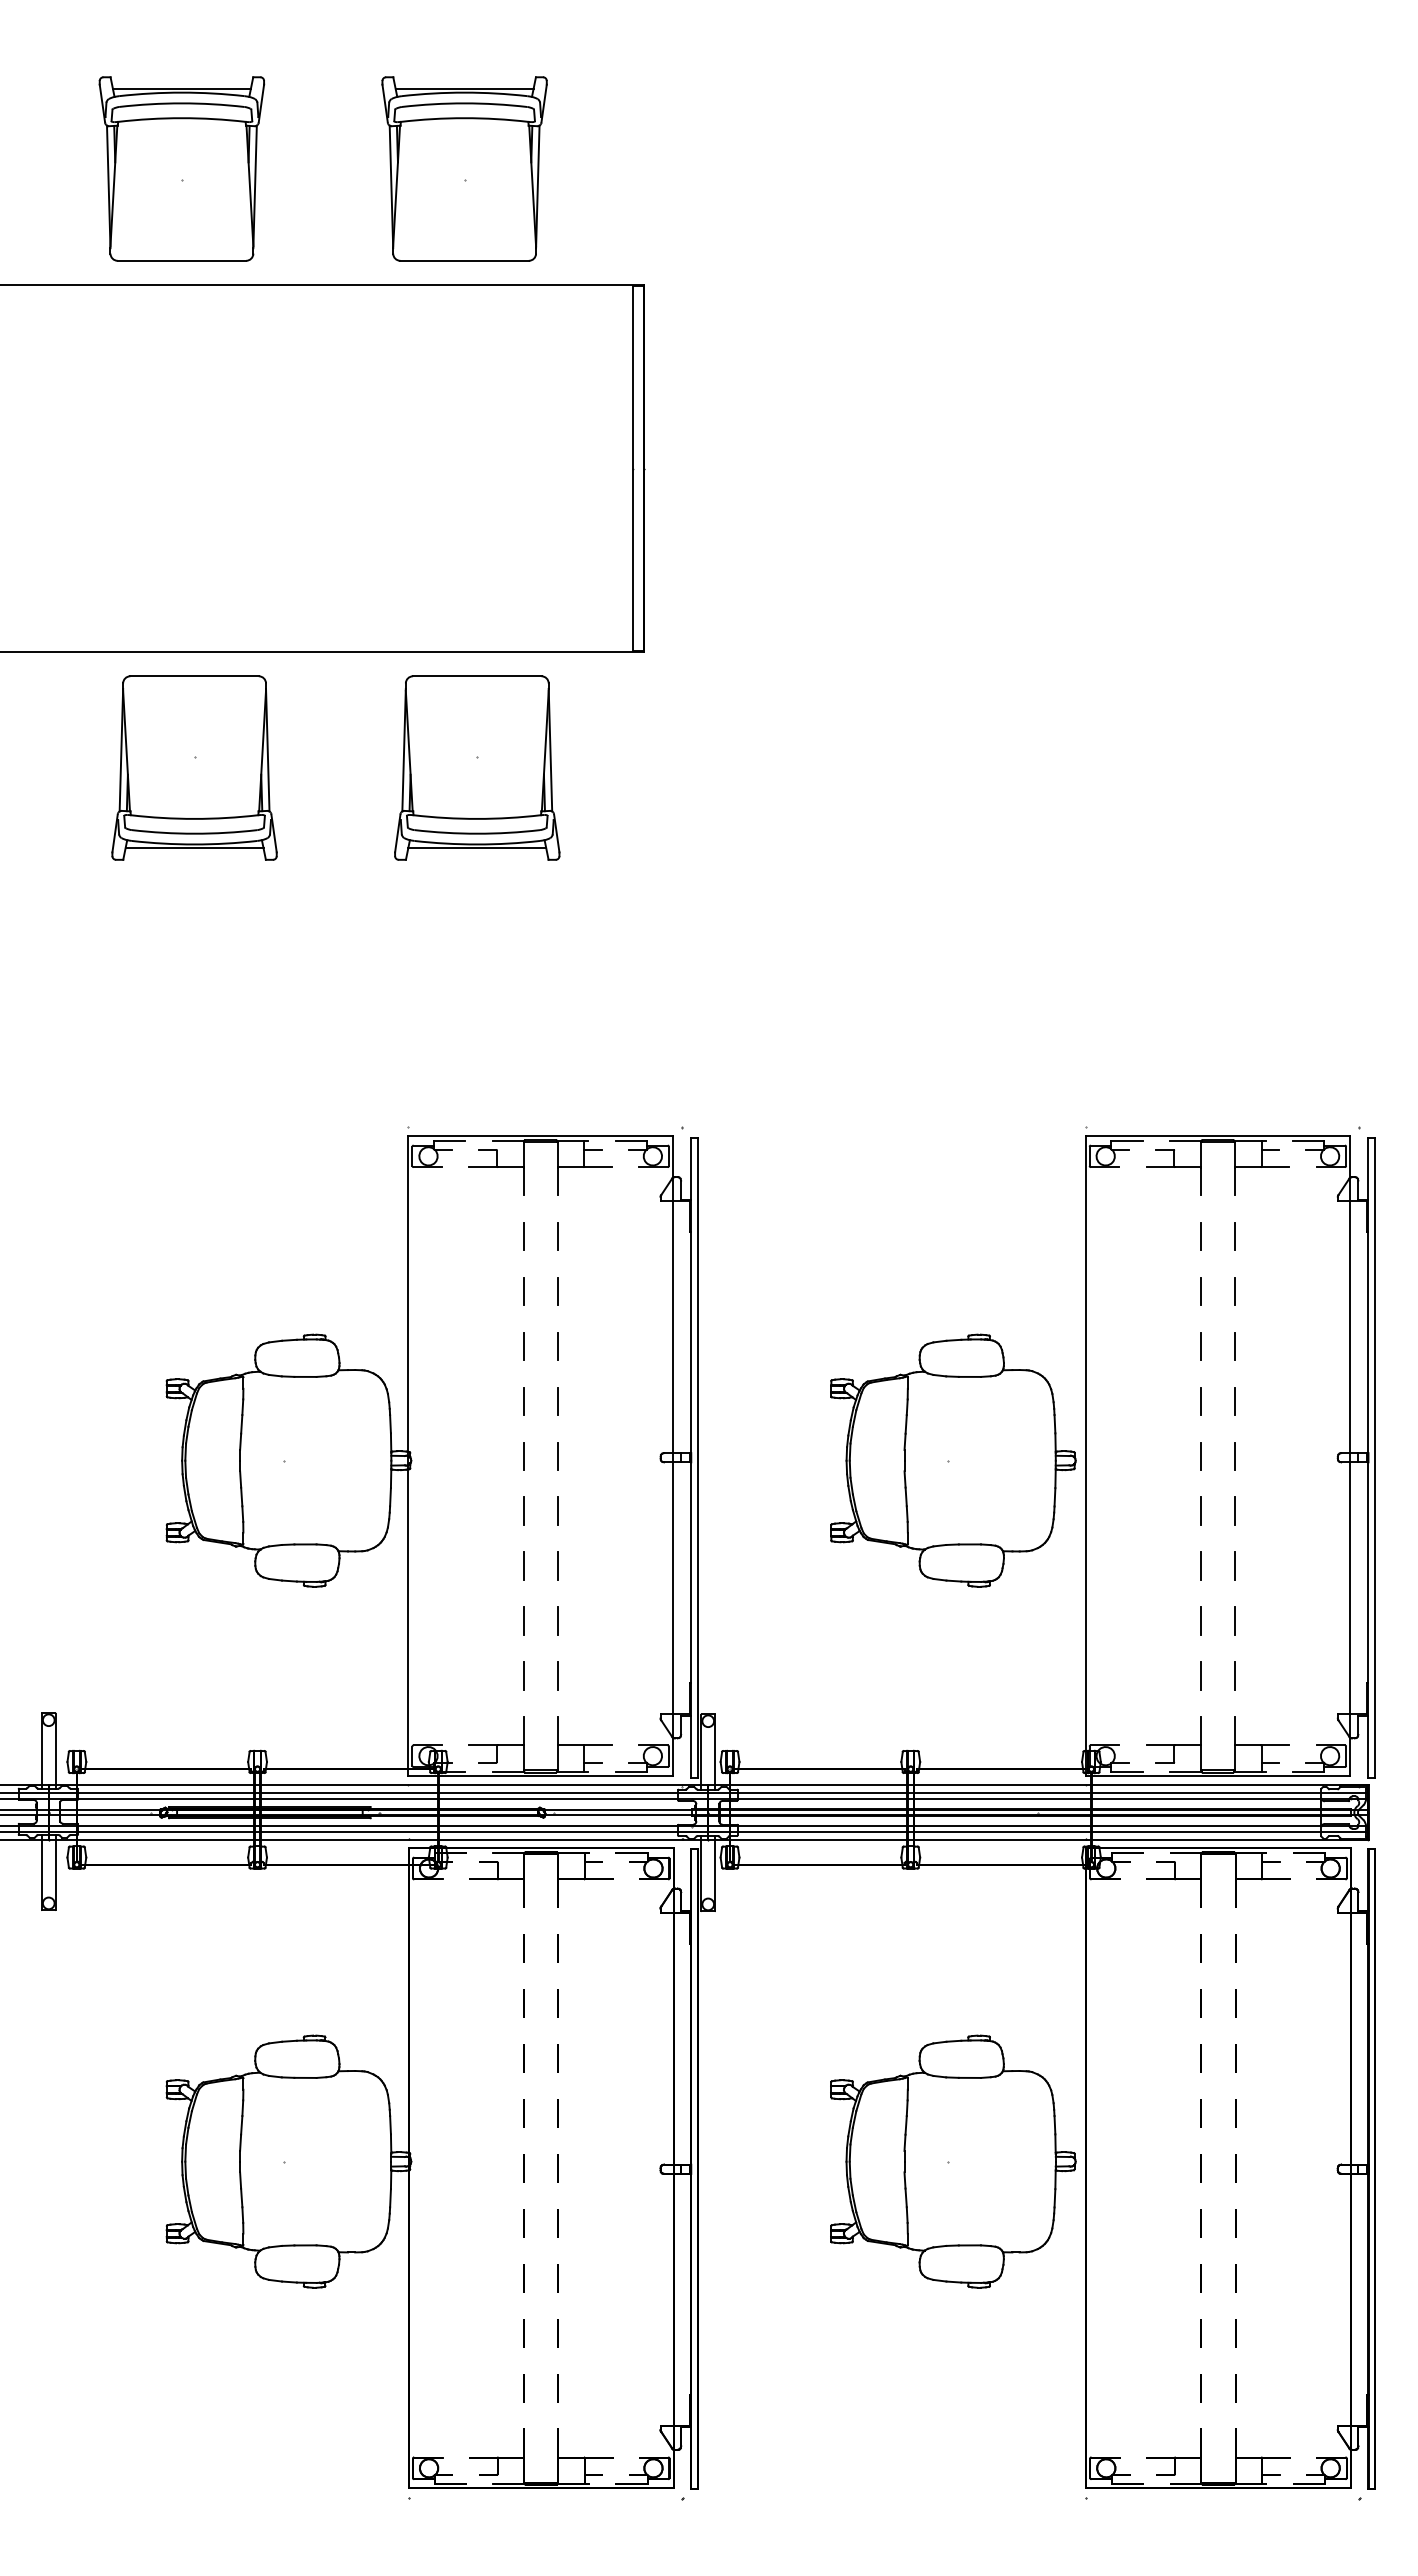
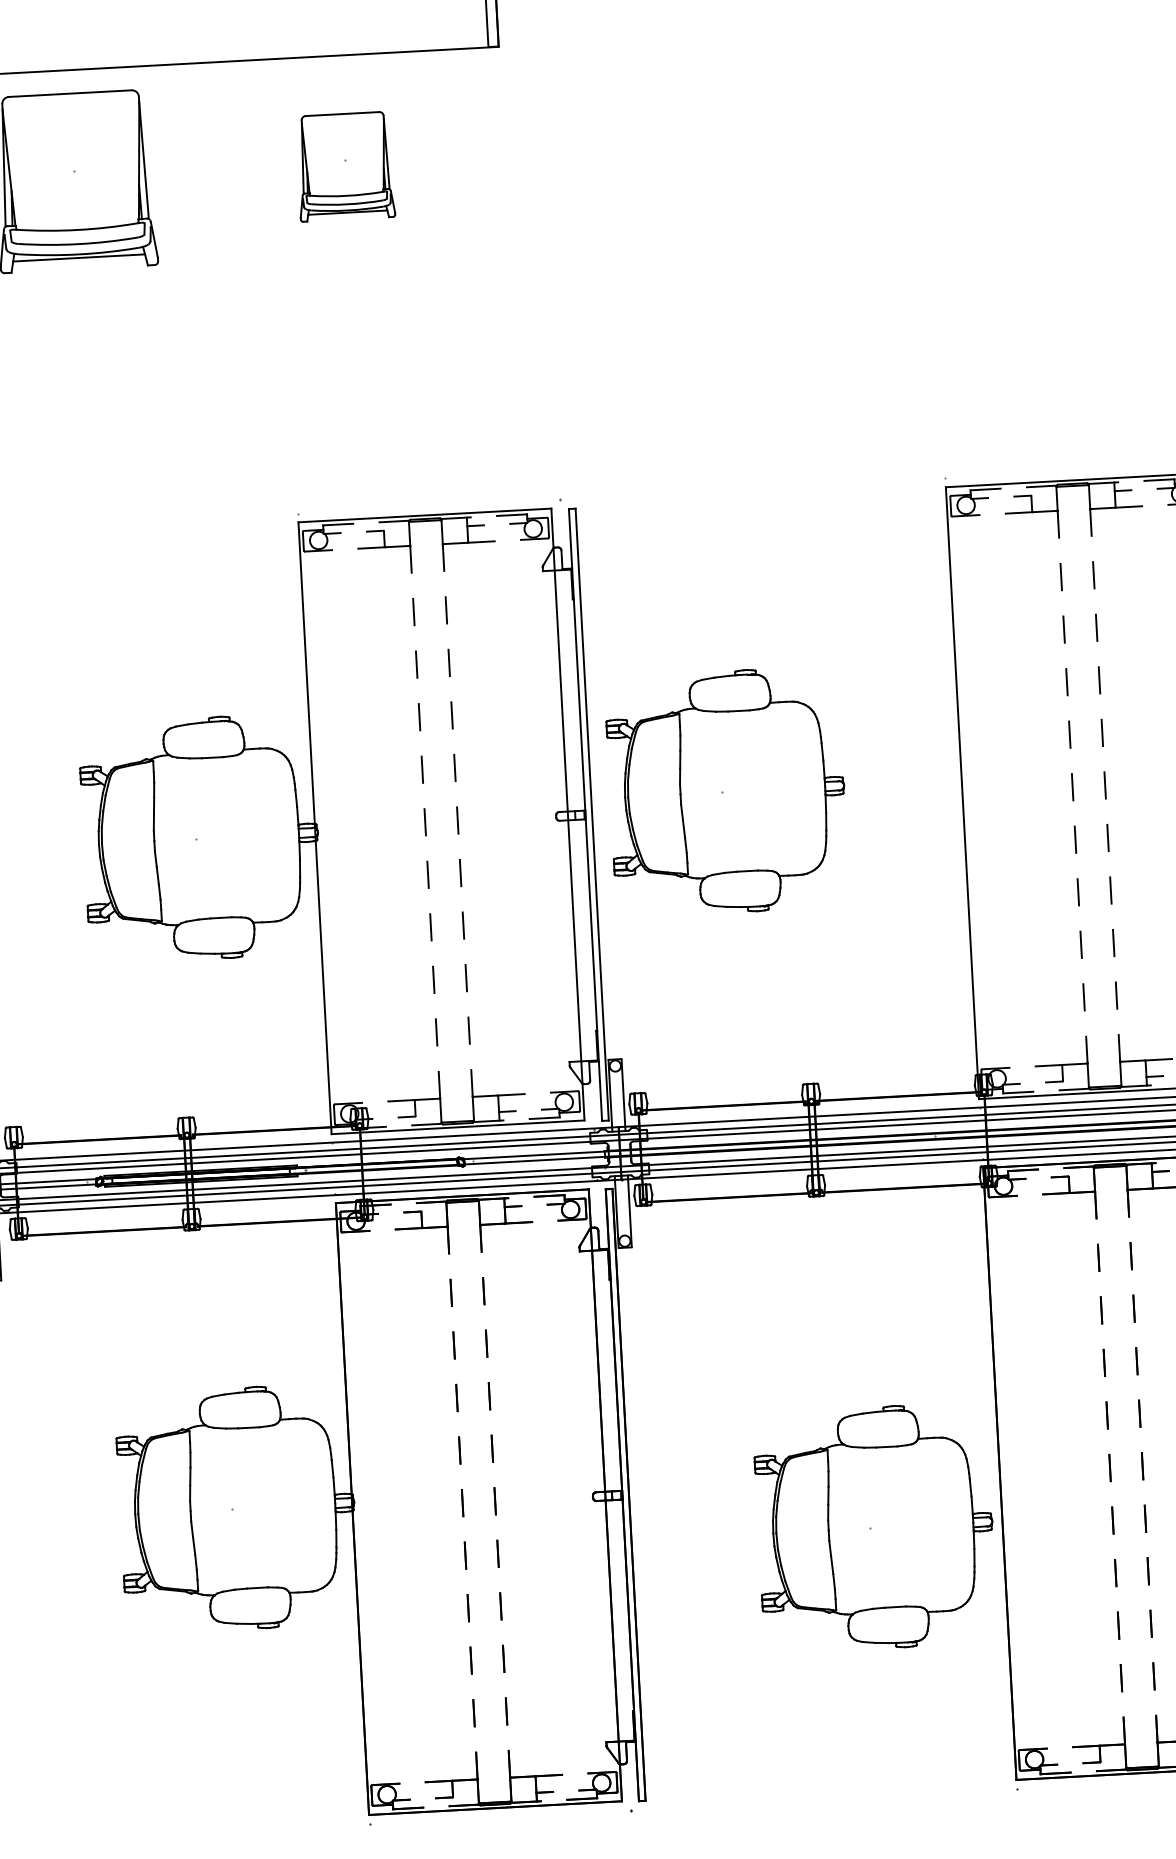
part: (477, 767) -> (345, 166), size x0.6
part: (953, 1460) -> (727, 791), moved
part: (953, 2161) -> (875, 1527), moved

